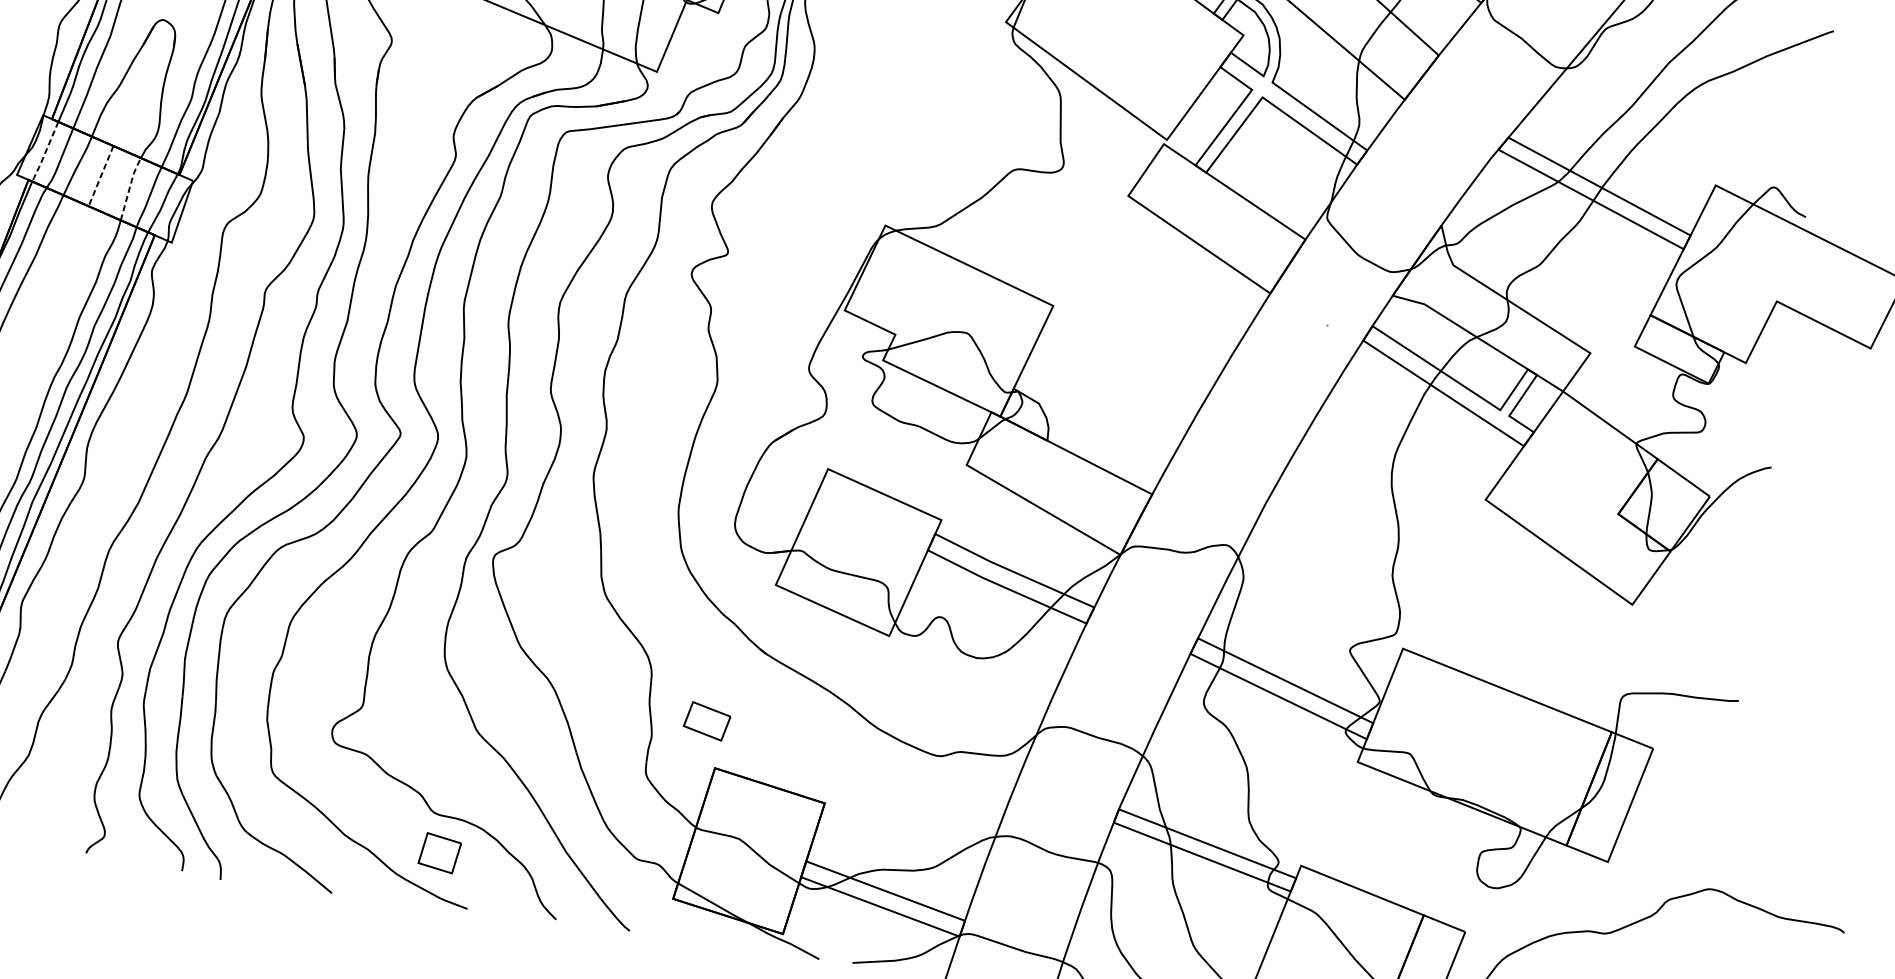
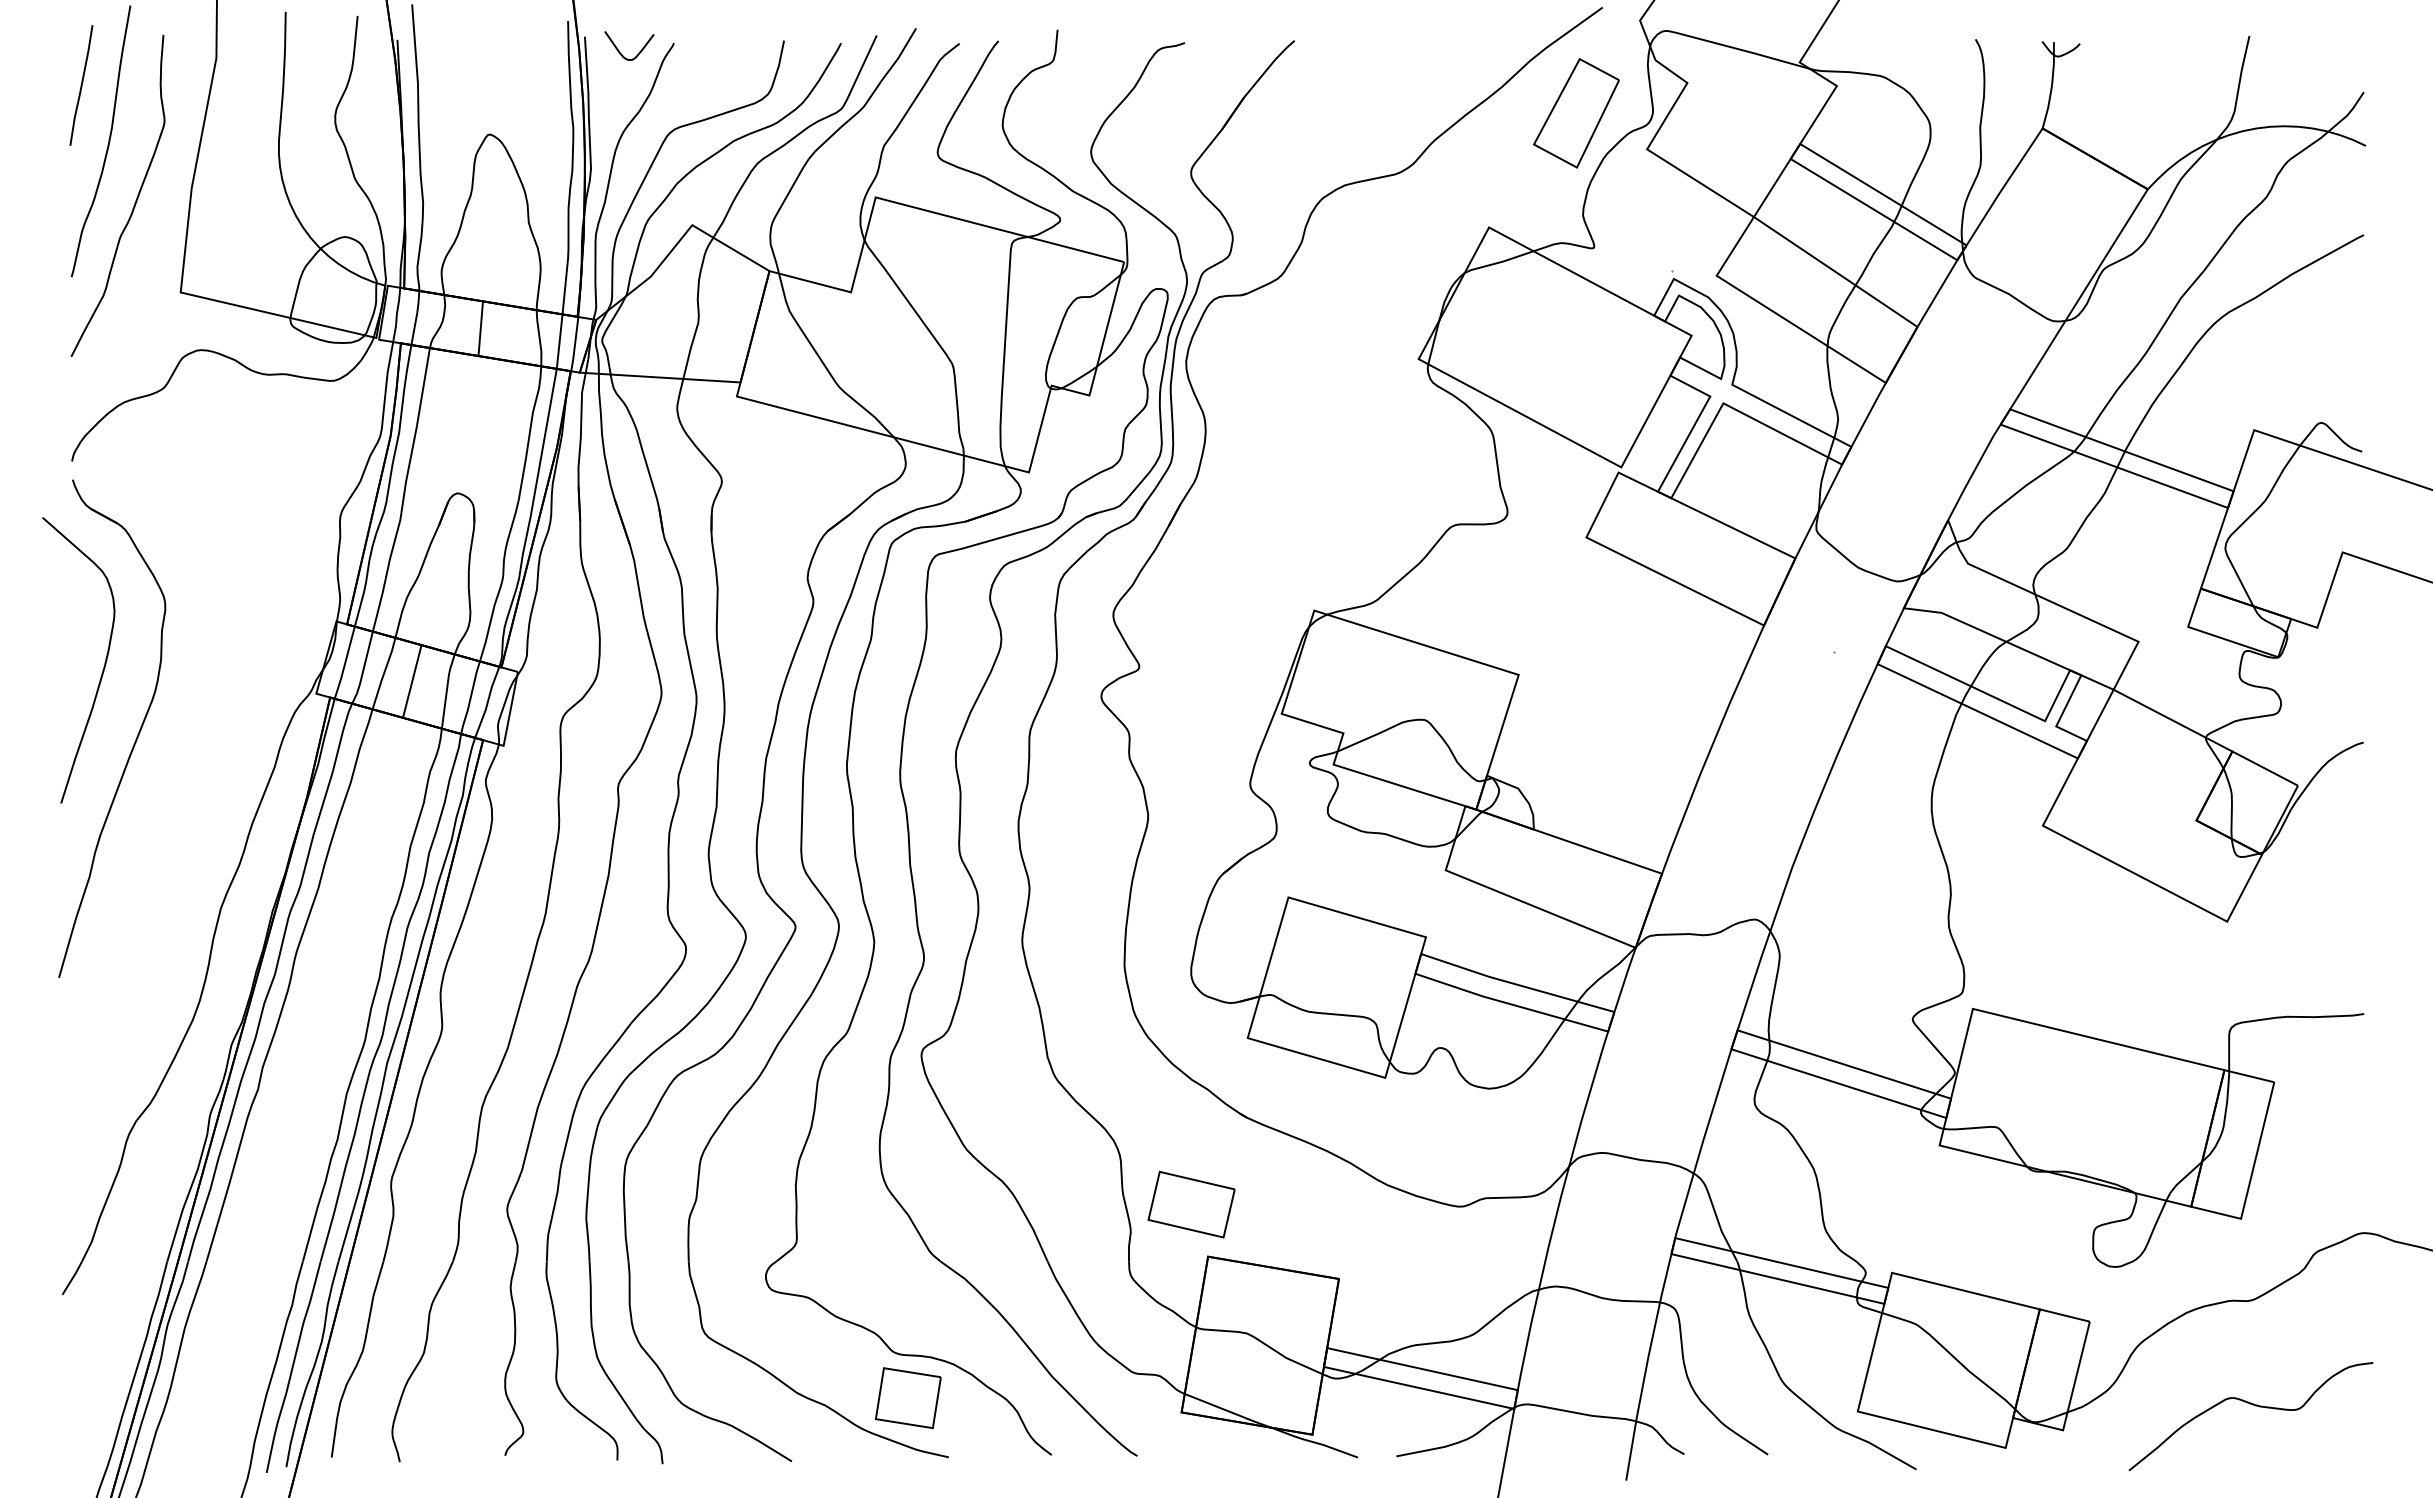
line: (44, 153) -> (344, 664), dashed -> solid
line: (101, 176) -> (412, 681), dashed -> solid
line: (130, 187) -> (447, 689), dashed -> solid
part: (707, 721) -> (1191, 1204), size x1.67
part: (439, 853) -> (907, 1398), size x1.43

